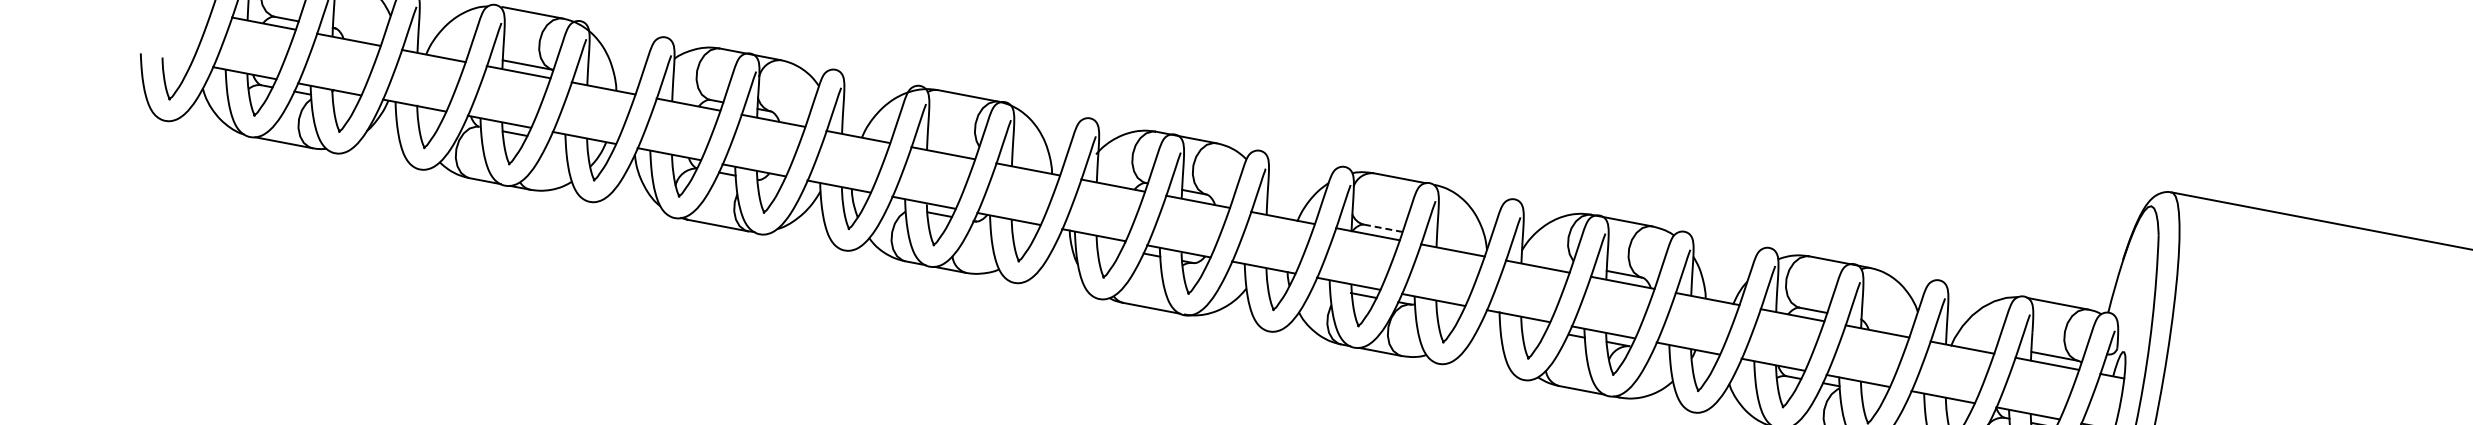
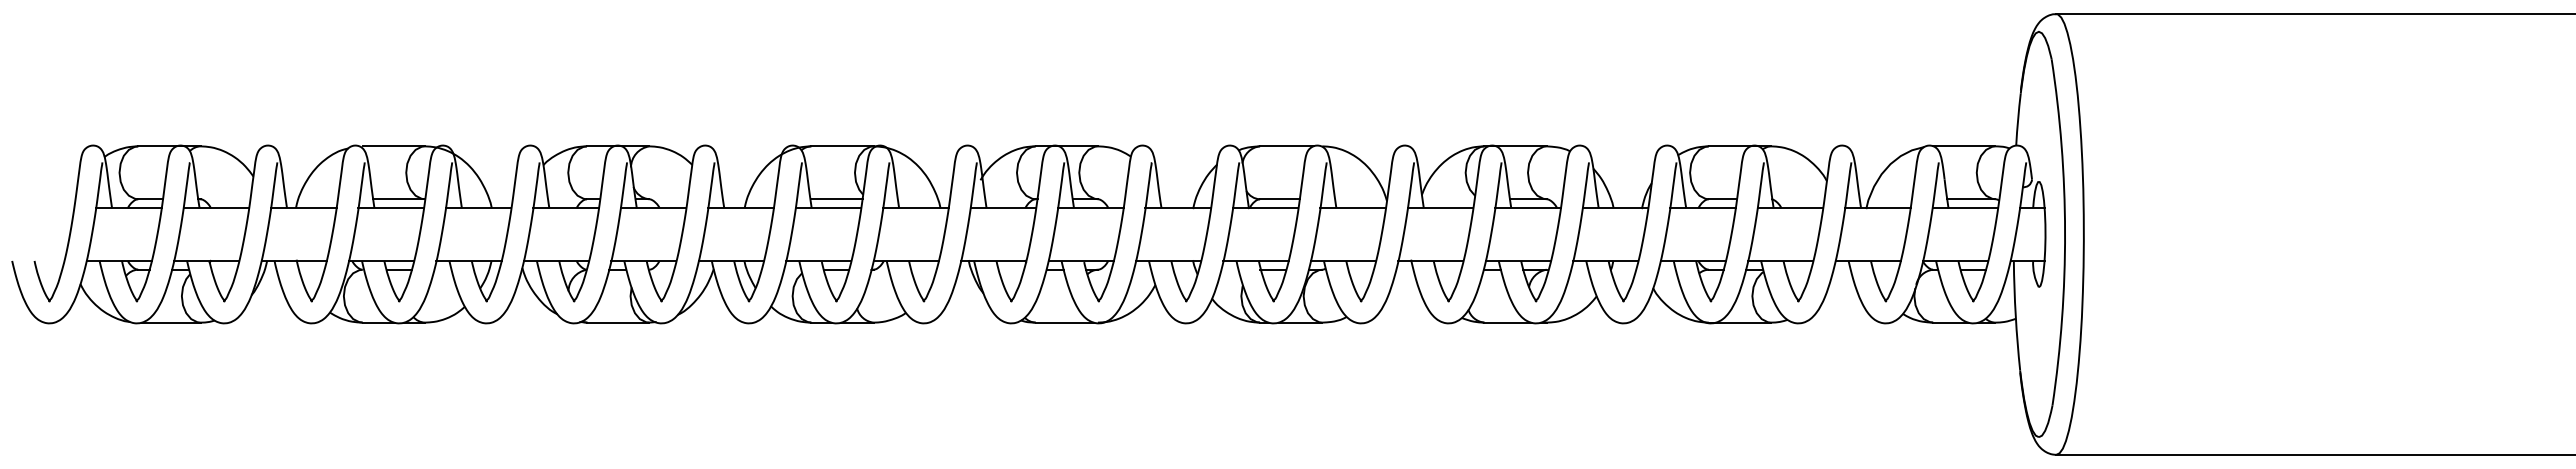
line: (952, 146) -> (836, 199), added
line: (1382, 228) -> (1279, 199), dashed -> solid

